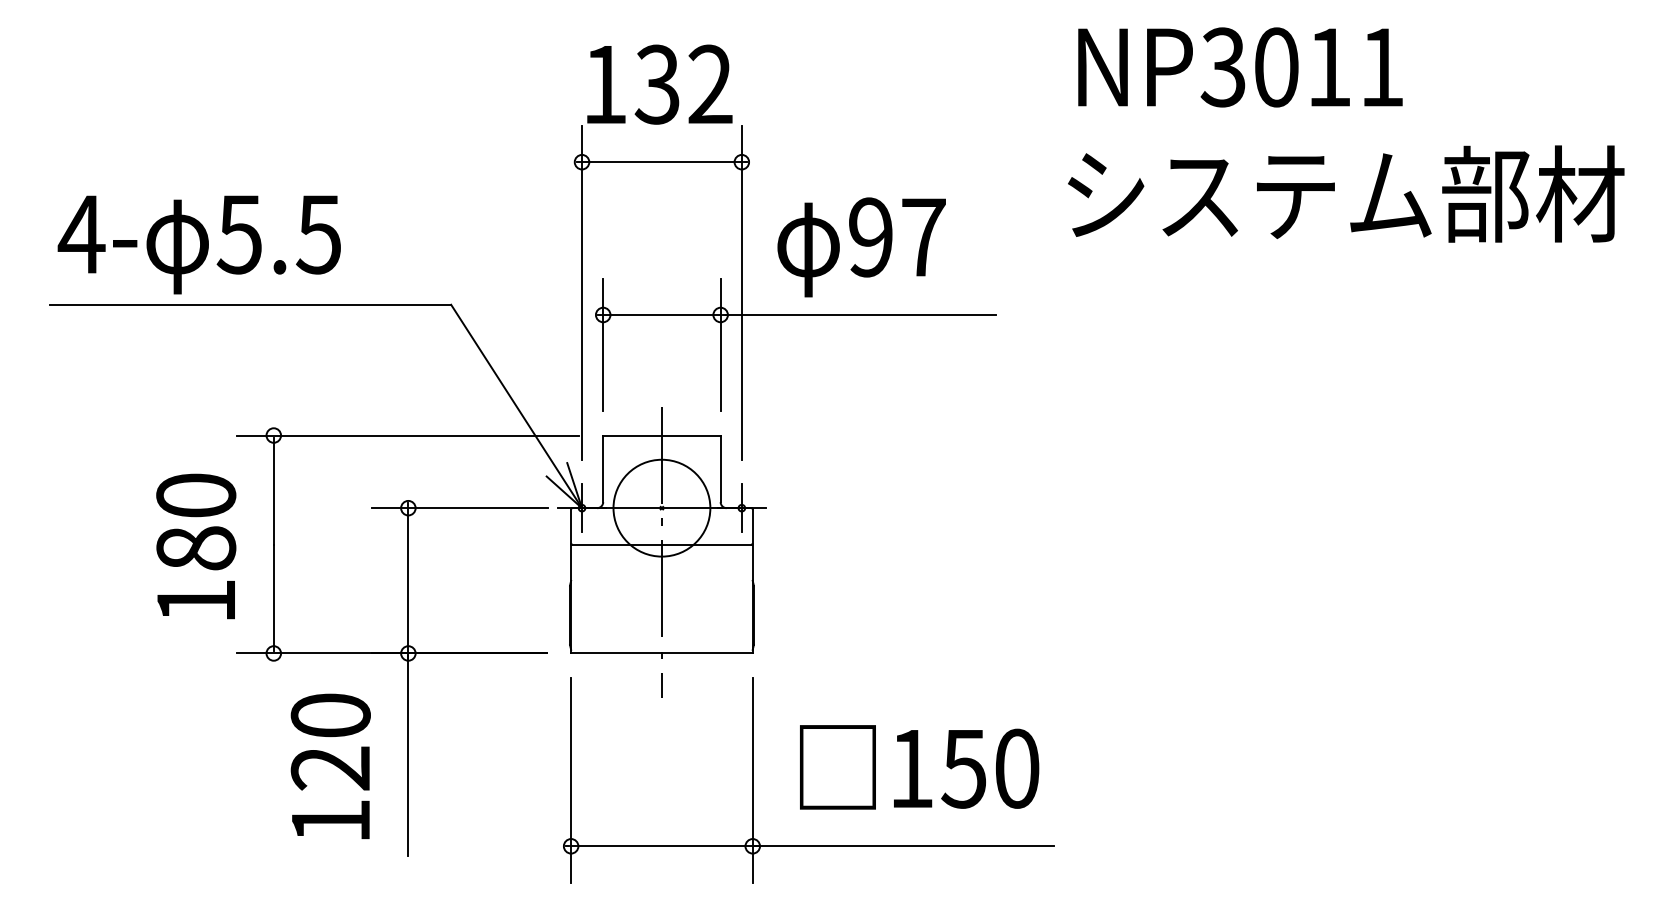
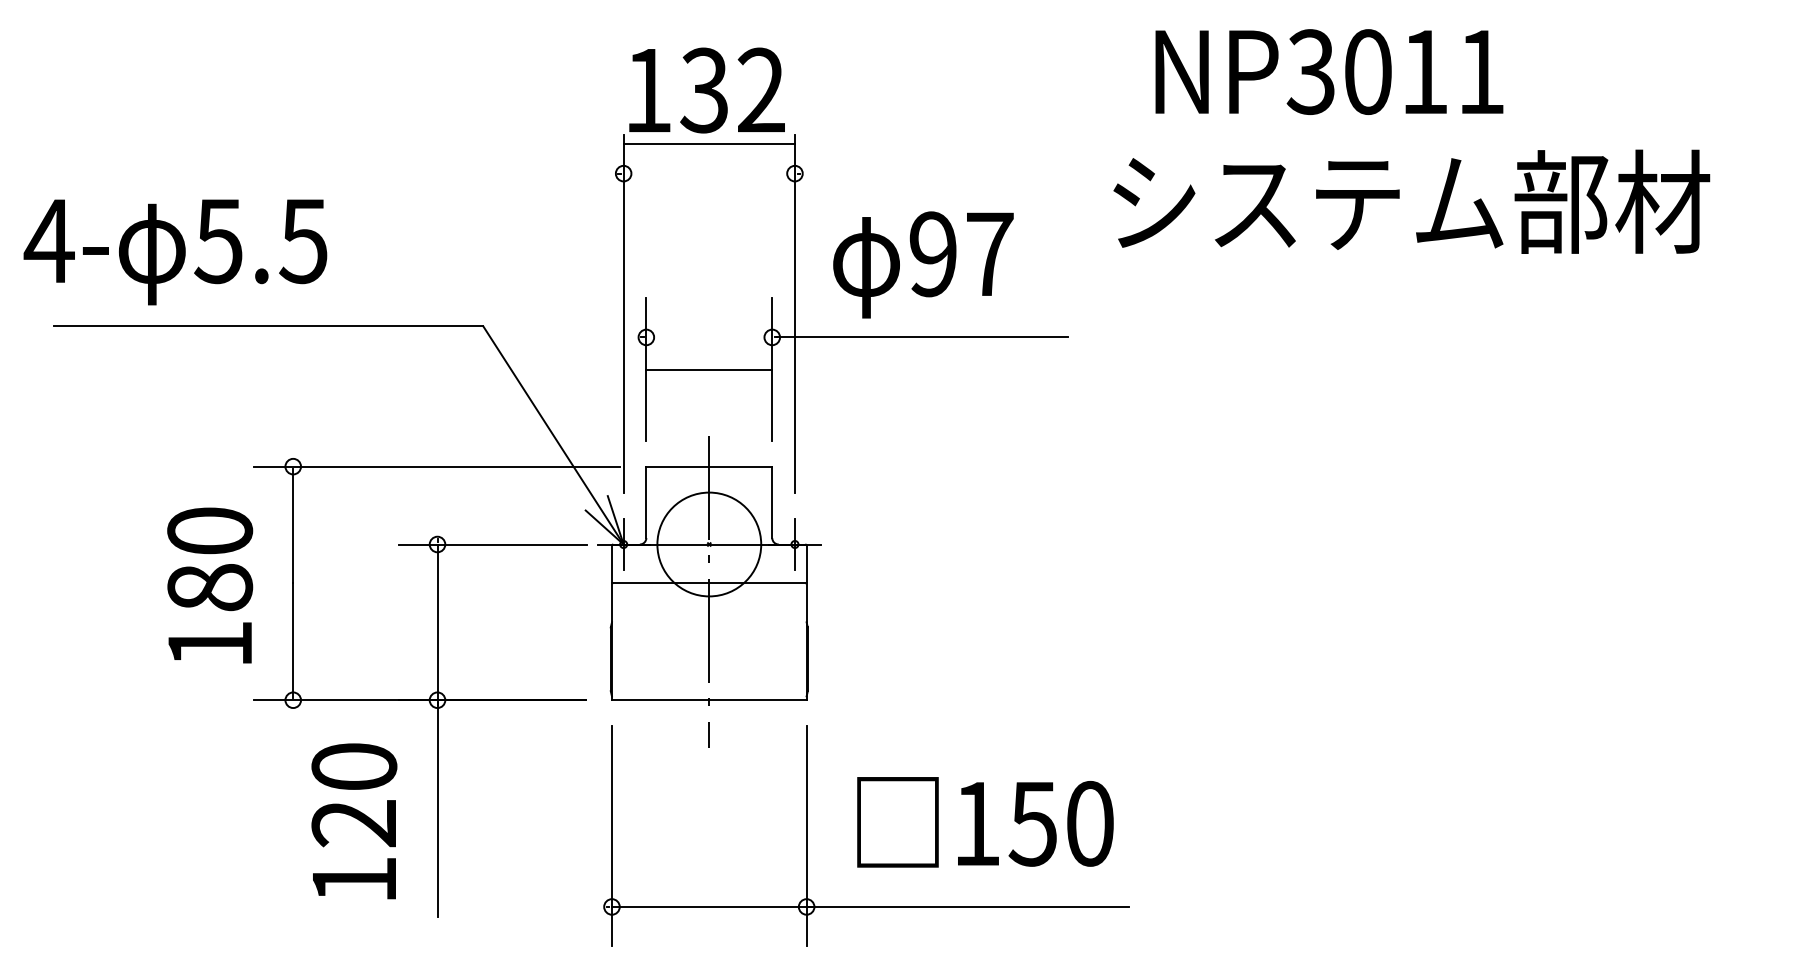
line: (661, 162) -> (708, 143), moved
text: (1345, 193) -> (1411, 201), moved
text: (199, 245) -> (175, 252), moved
line: (662, 315) -> (709, 370), moved

